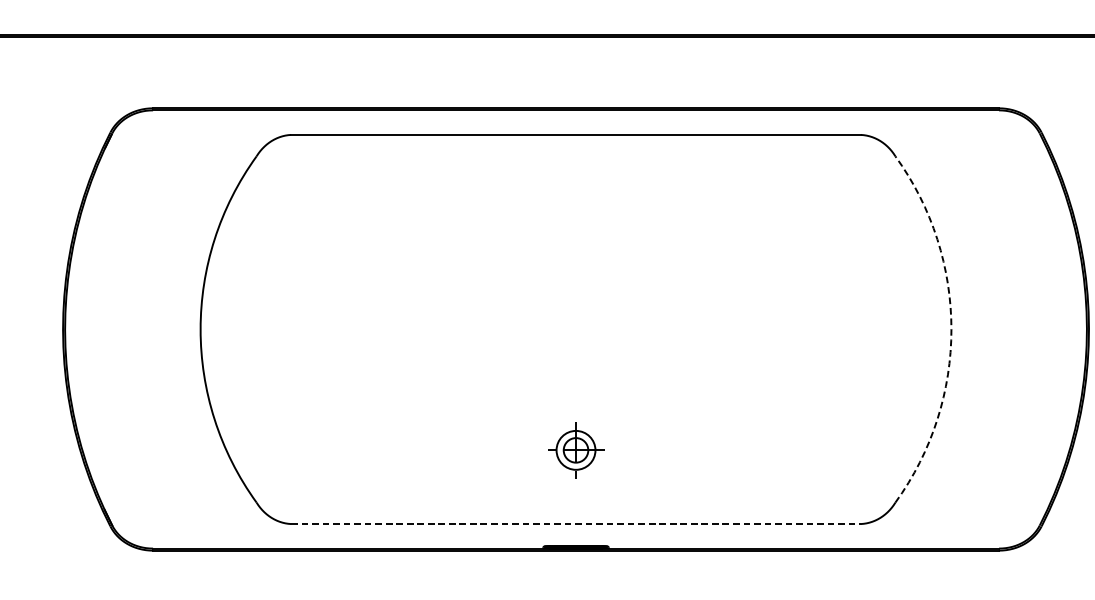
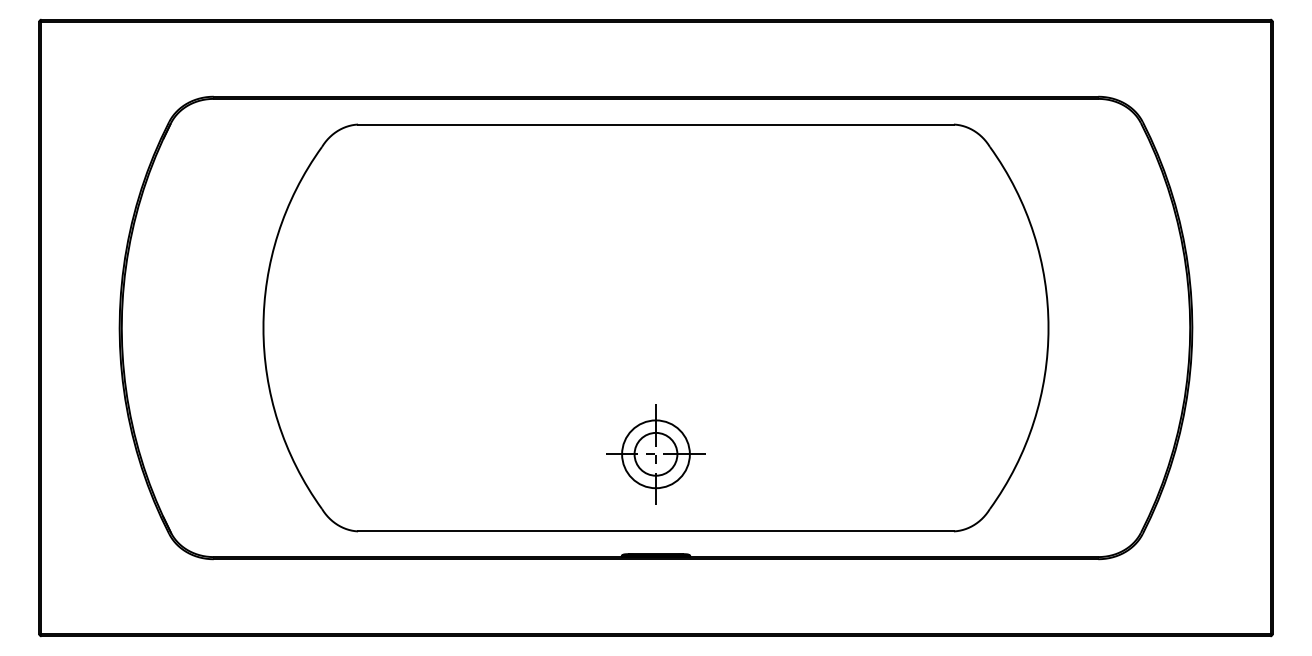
arc: (951, 329) -> (1048, 328), dashed -> solid
part: (575, 450) -> (655, 454), size x1.67
line: (575, 524) -> (655, 531), dashed -> solid

